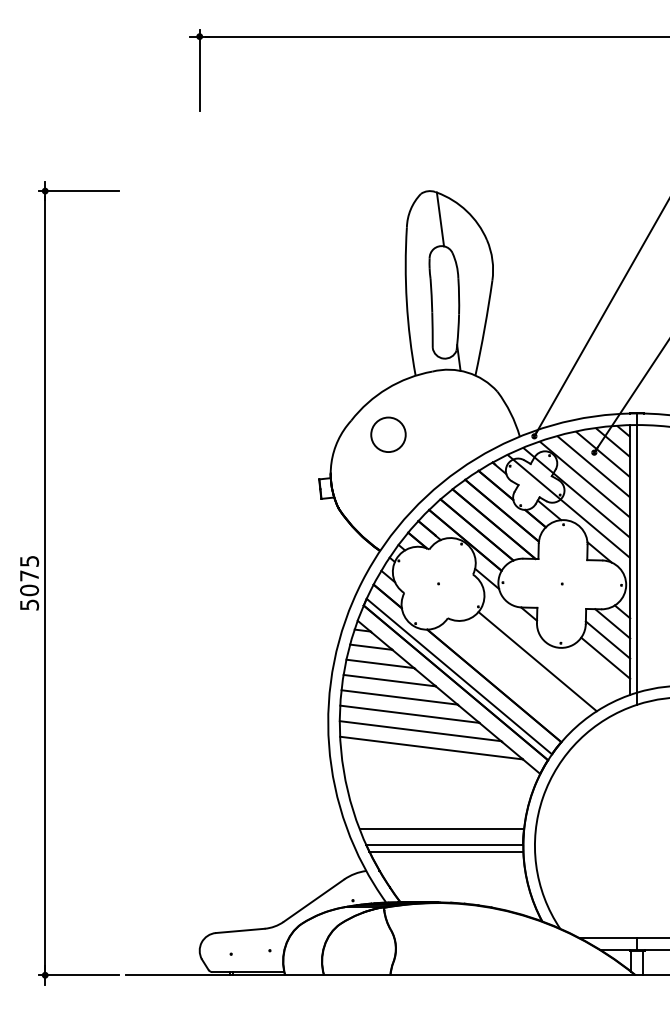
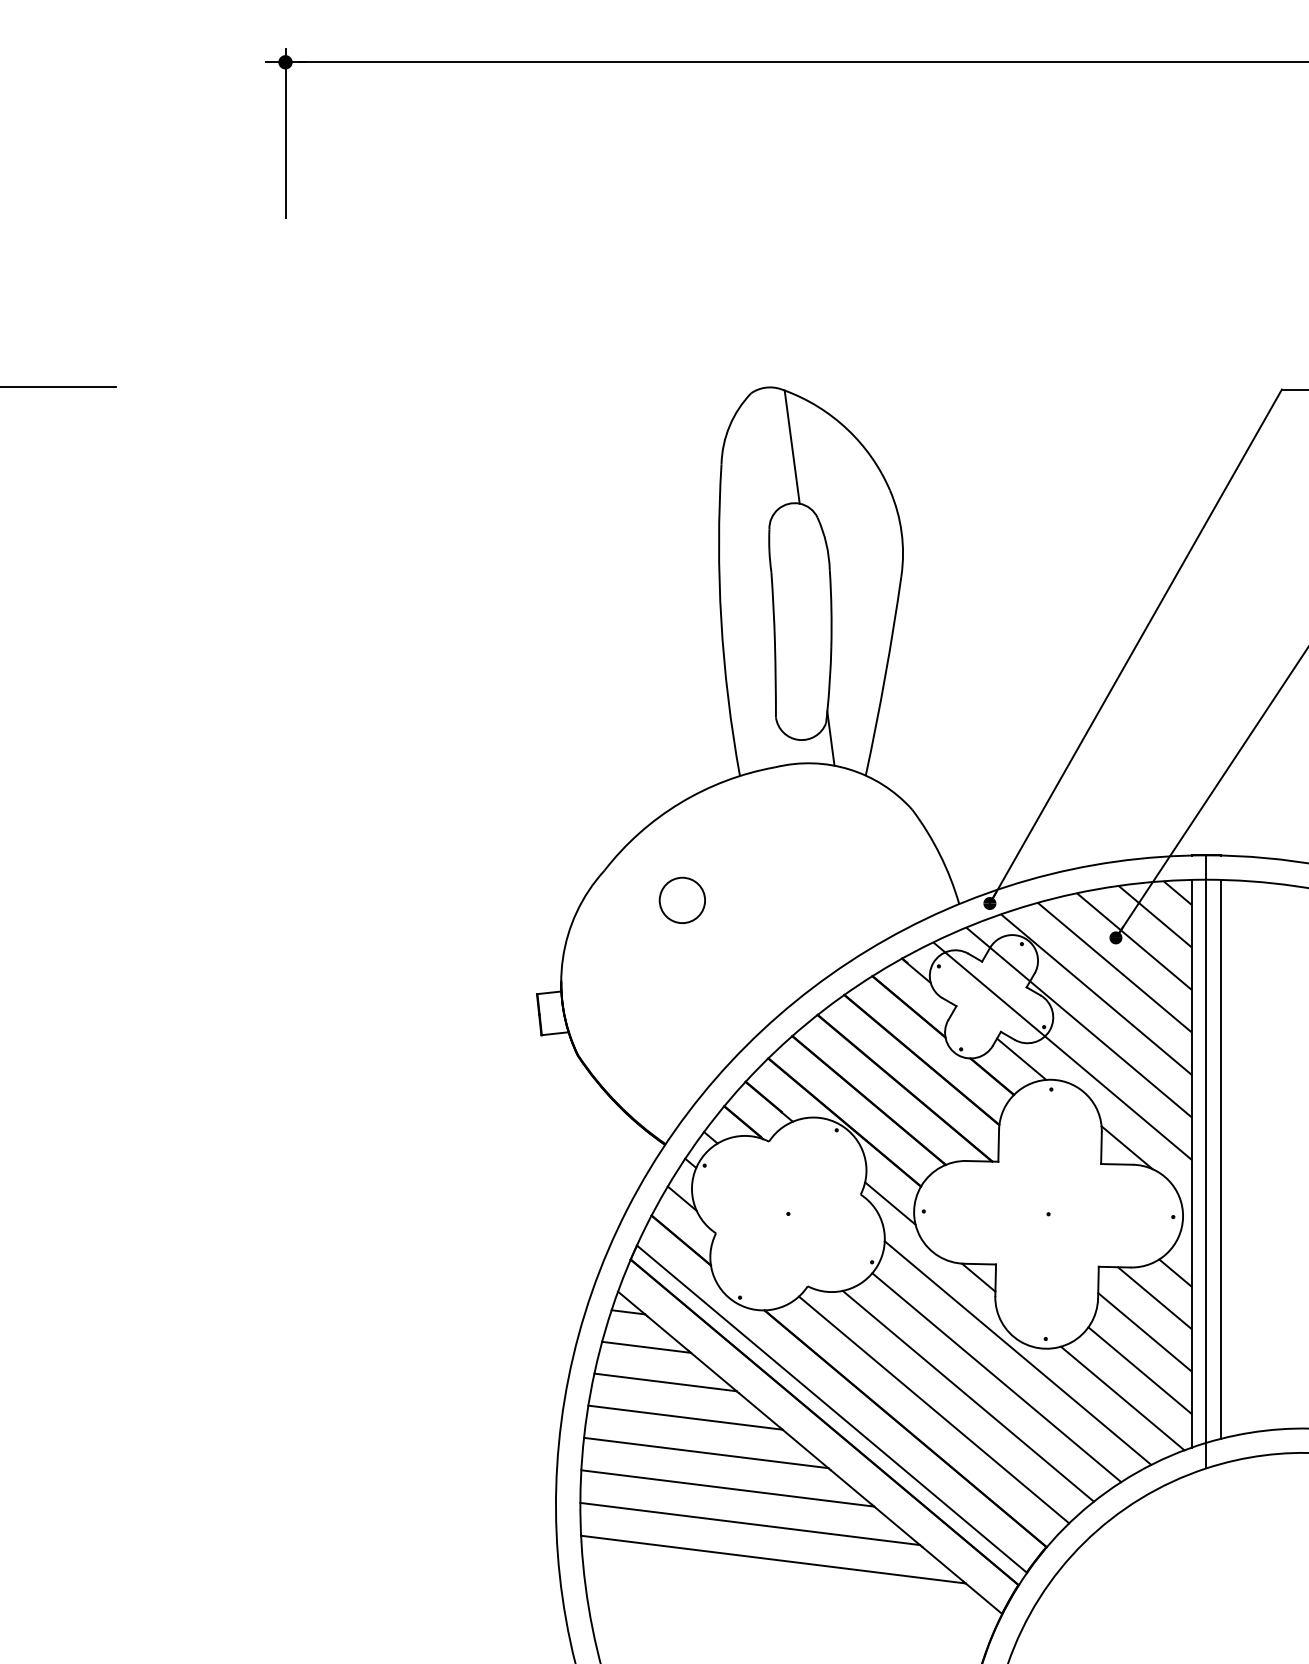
circle: (387, 434) -> (680, 899), size x0.62
line: (644, 557) -> (1221, 1158), added
line: (547, 649) -> (1017, 1352), added
line: (523, 670) -> (966, 1396), added
line: (597, 671) -> (1122, 1398), added
line: (507, 676) -> (933, 1408), added

